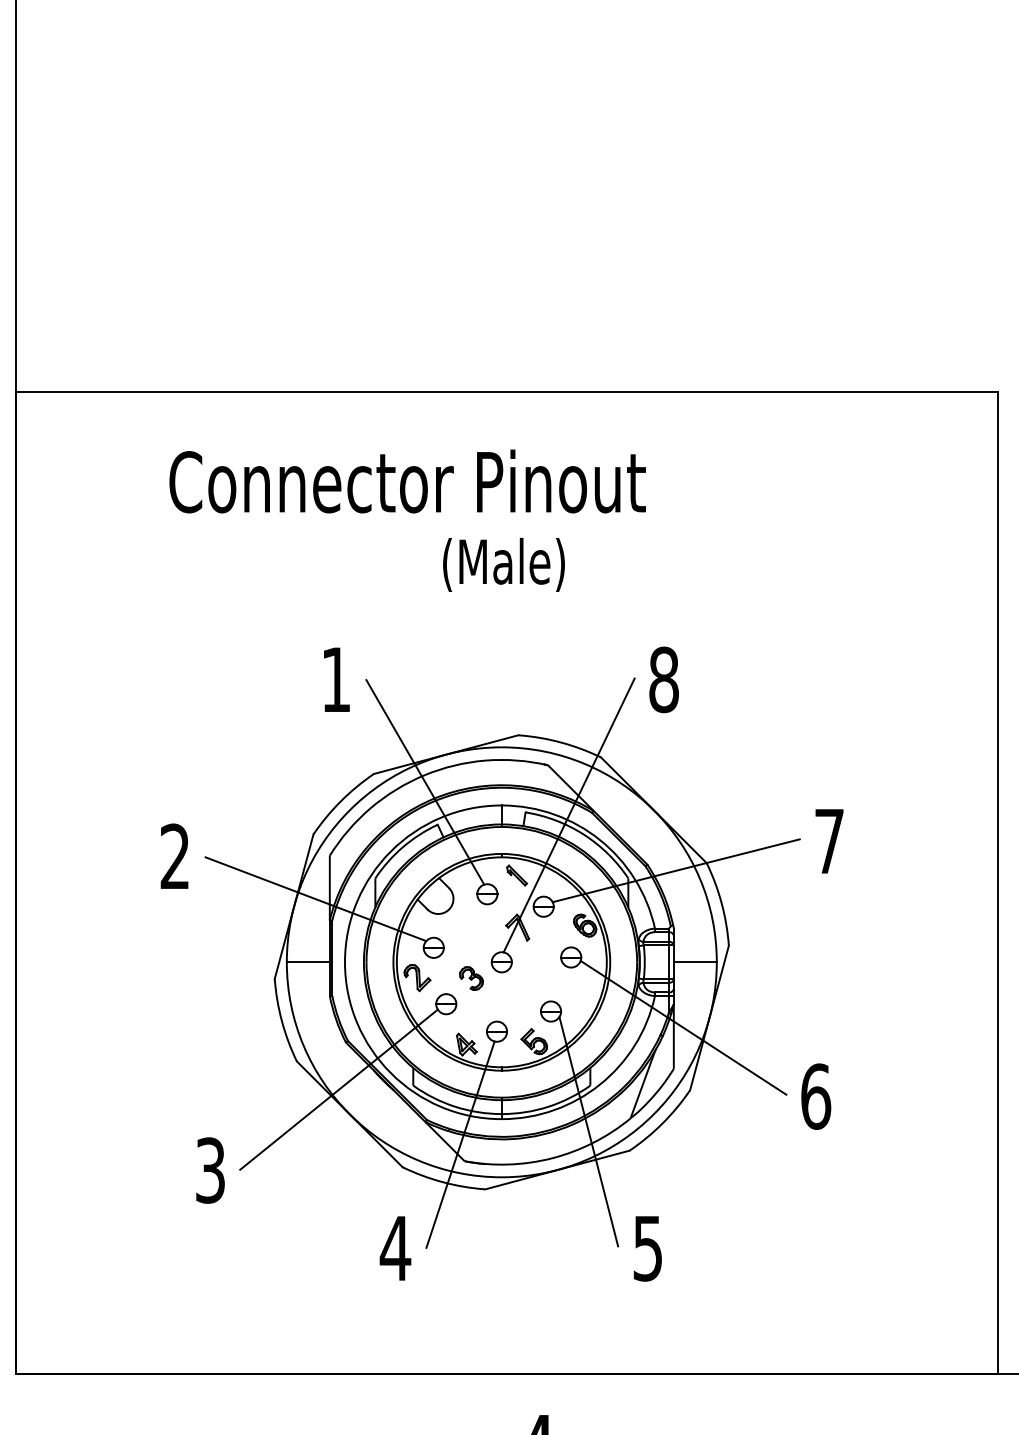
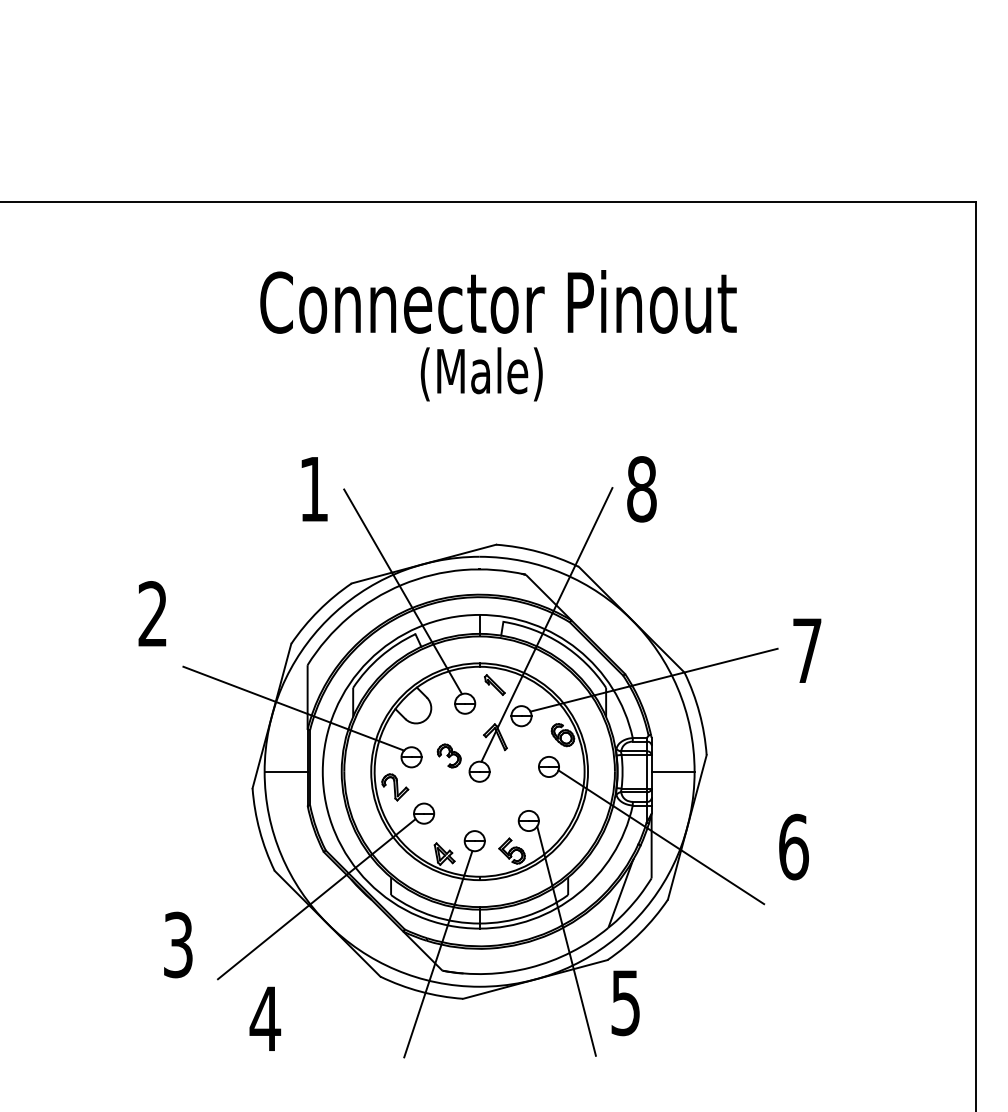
text: (407, 481) -> (498, 301), moved
text: (174, 855) -> (152, 612), moved
part: (471, 978) -> (449, 755), moved
text: (816, 1096) -> (794, 846), moved
text: (210, 1170) -> (178, 944), moved
text: (395, 1248) -> (265, 1018), moved
text: (647, 1248) -> (625, 1002), moved

